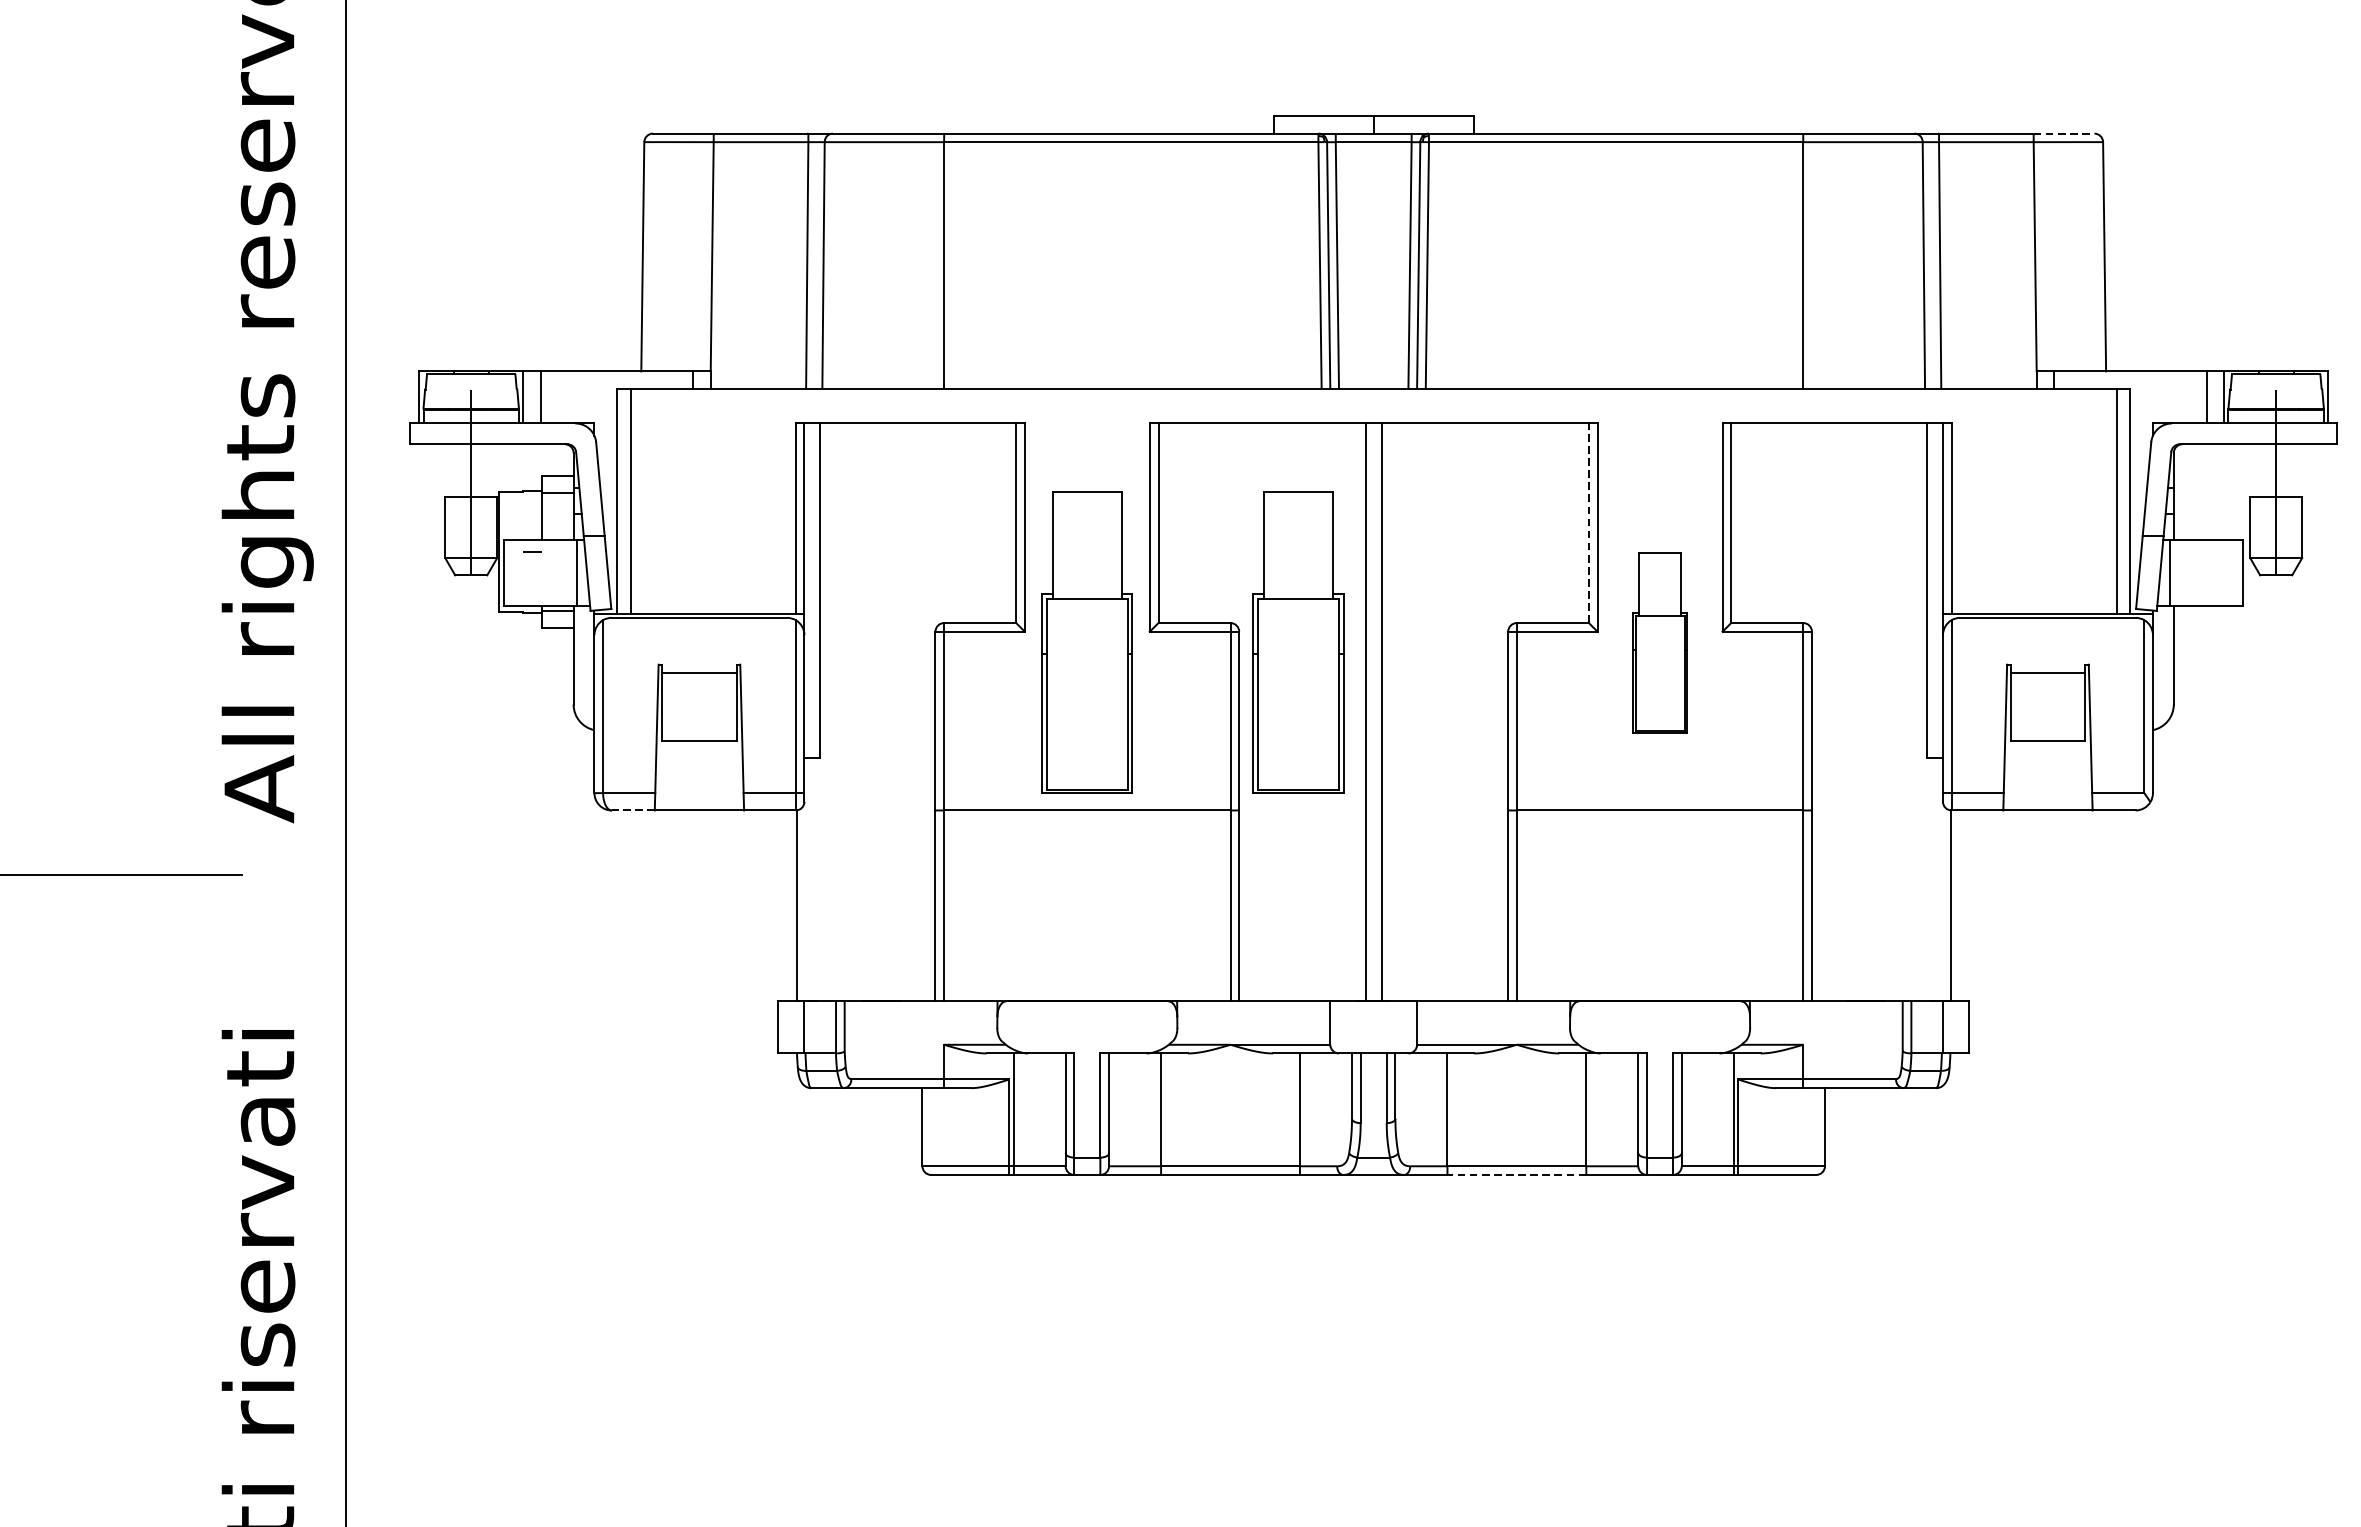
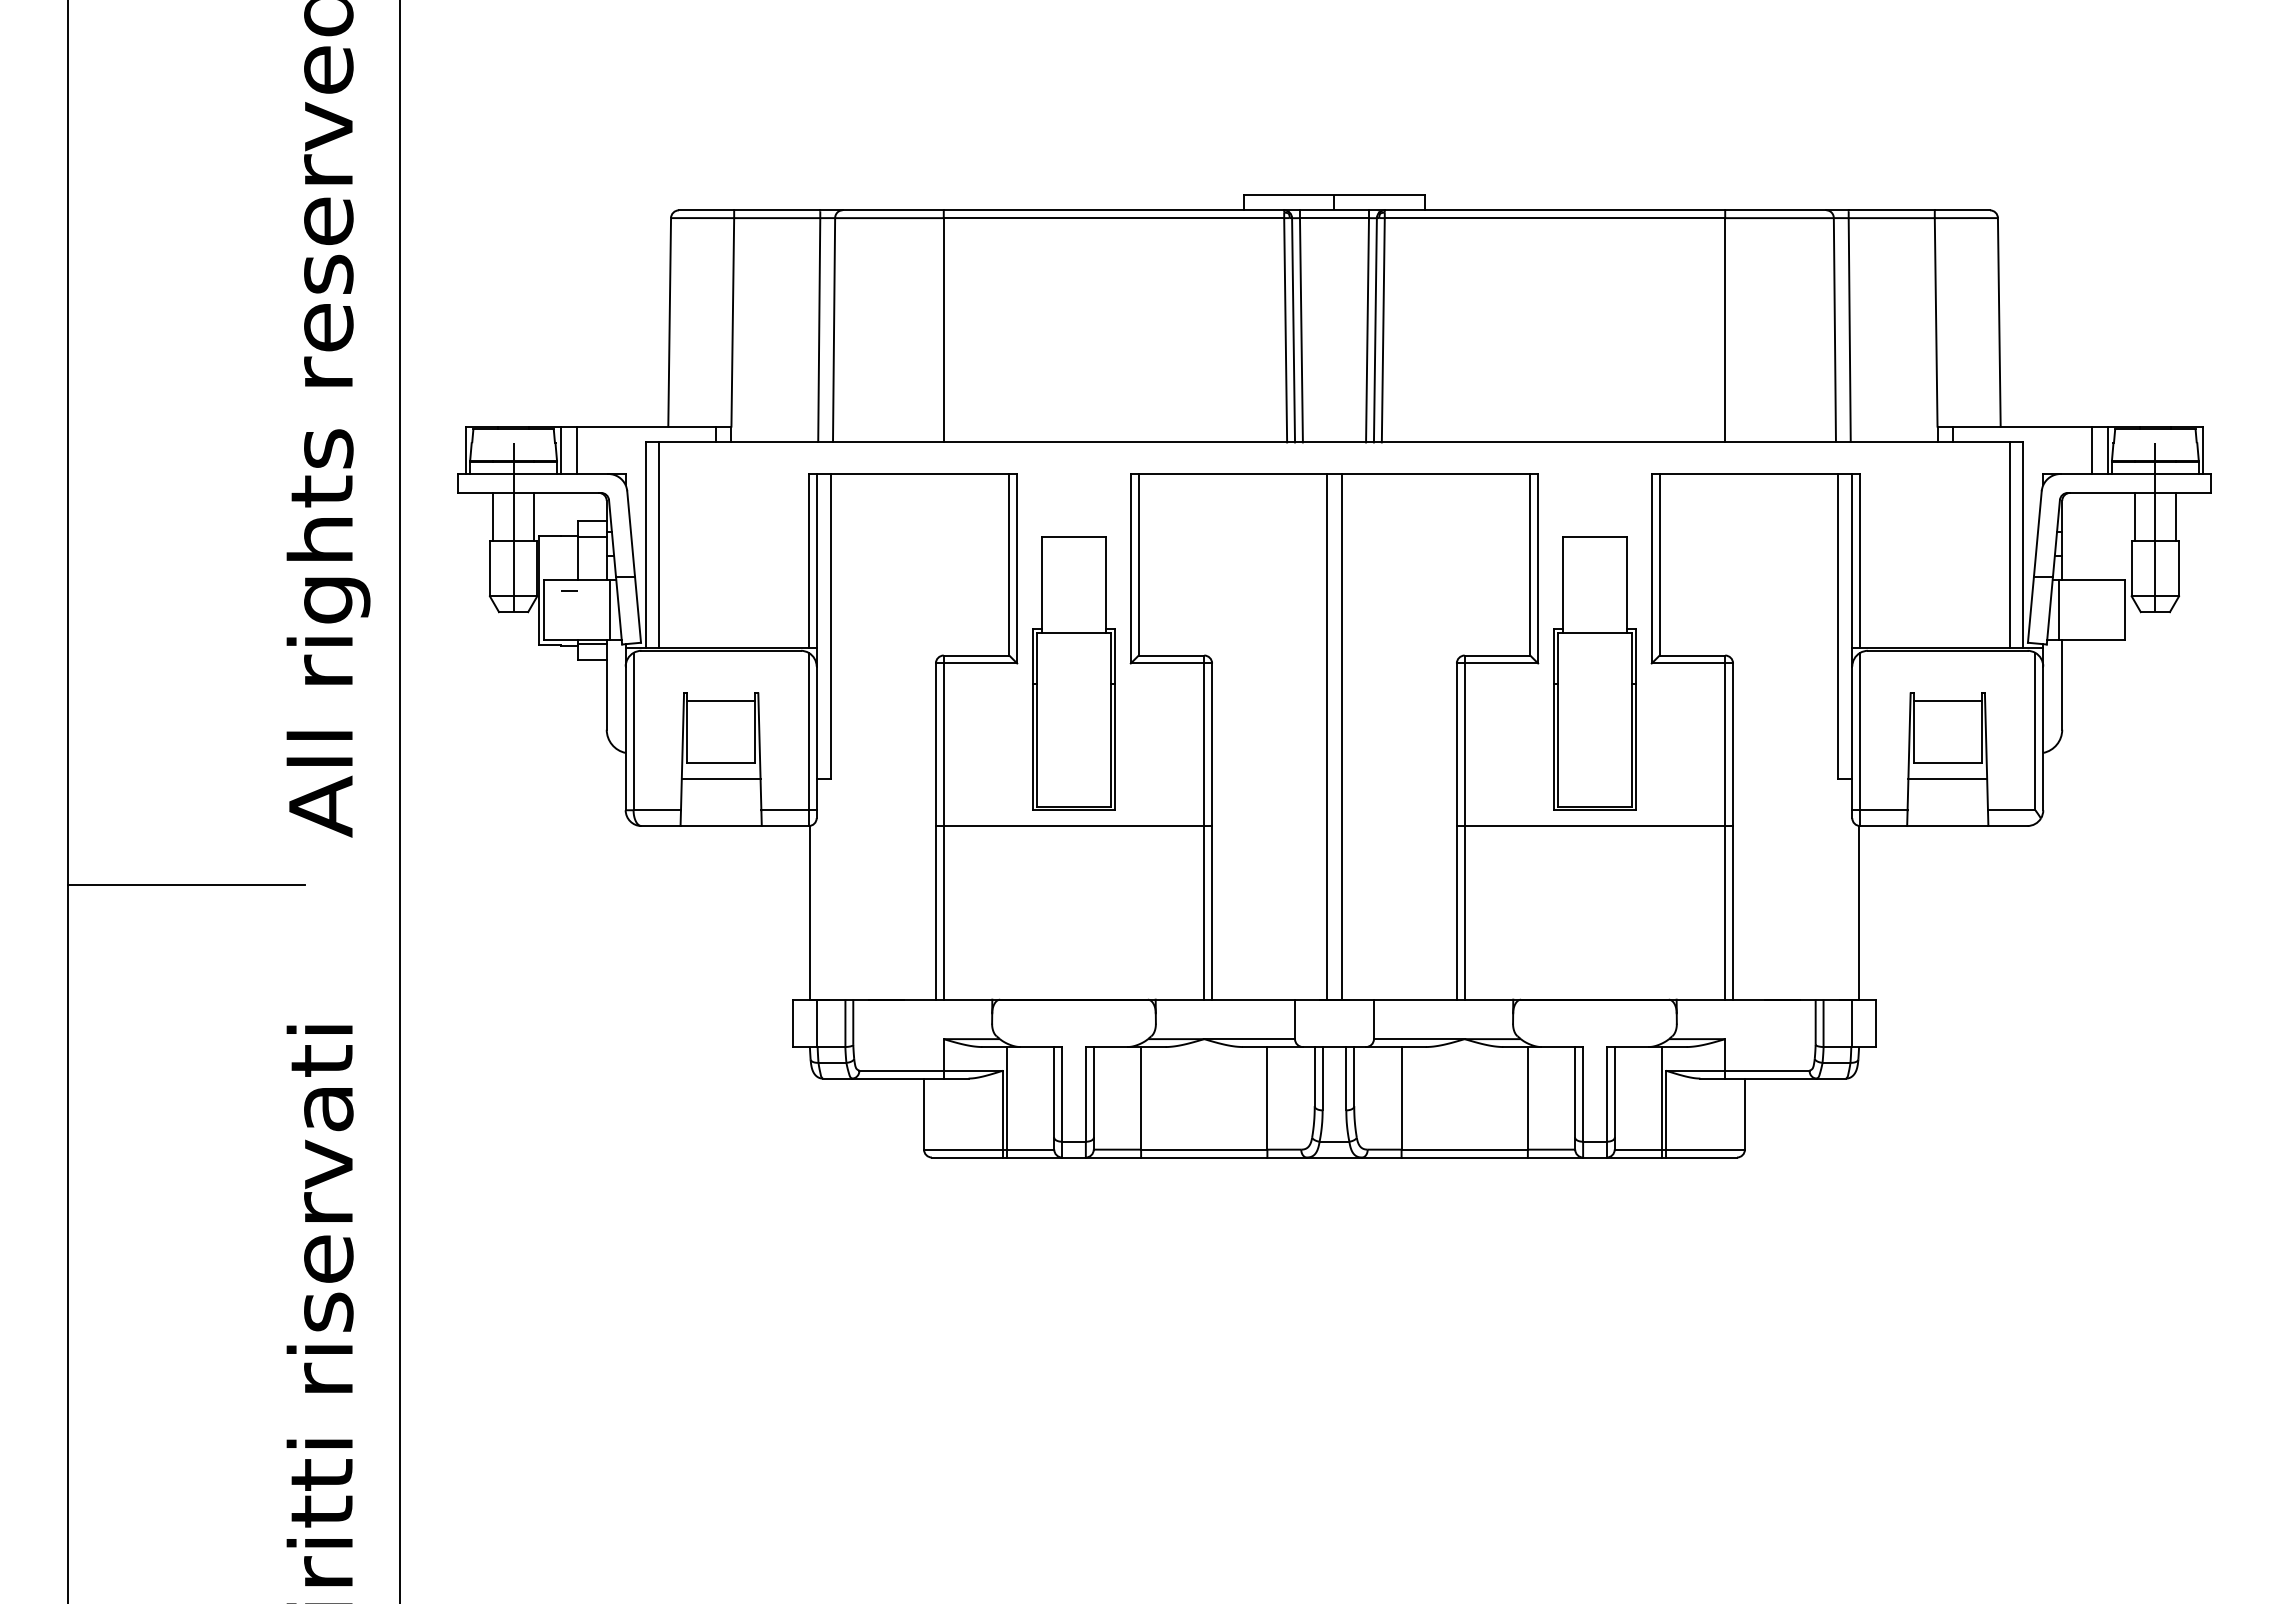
line: (2064, 133) -> (1962, 210), dashed -> solid
line: (449, 470) -> (493, 516), added
line: (494, 470) -> (534, 516), added
line: (2253, 470) -> (2134, 516), added
line: (2298, 470) -> (2175, 516), added
line: (1589, 522) -> (1530, 564), dashed -> solid
part: (1297, 642) -> (1265, 673), removed
part: (1659, 642) -> (1594, 673), size x1.67
line: (698, 758) -> (720, 778), added
line: (2047, 758) -> (1947, 778), added
line: (633, 811) -> (661, 826), dashed -> solid
line: (1516, 1174) -> (1464, 1157), dashed -> solid

